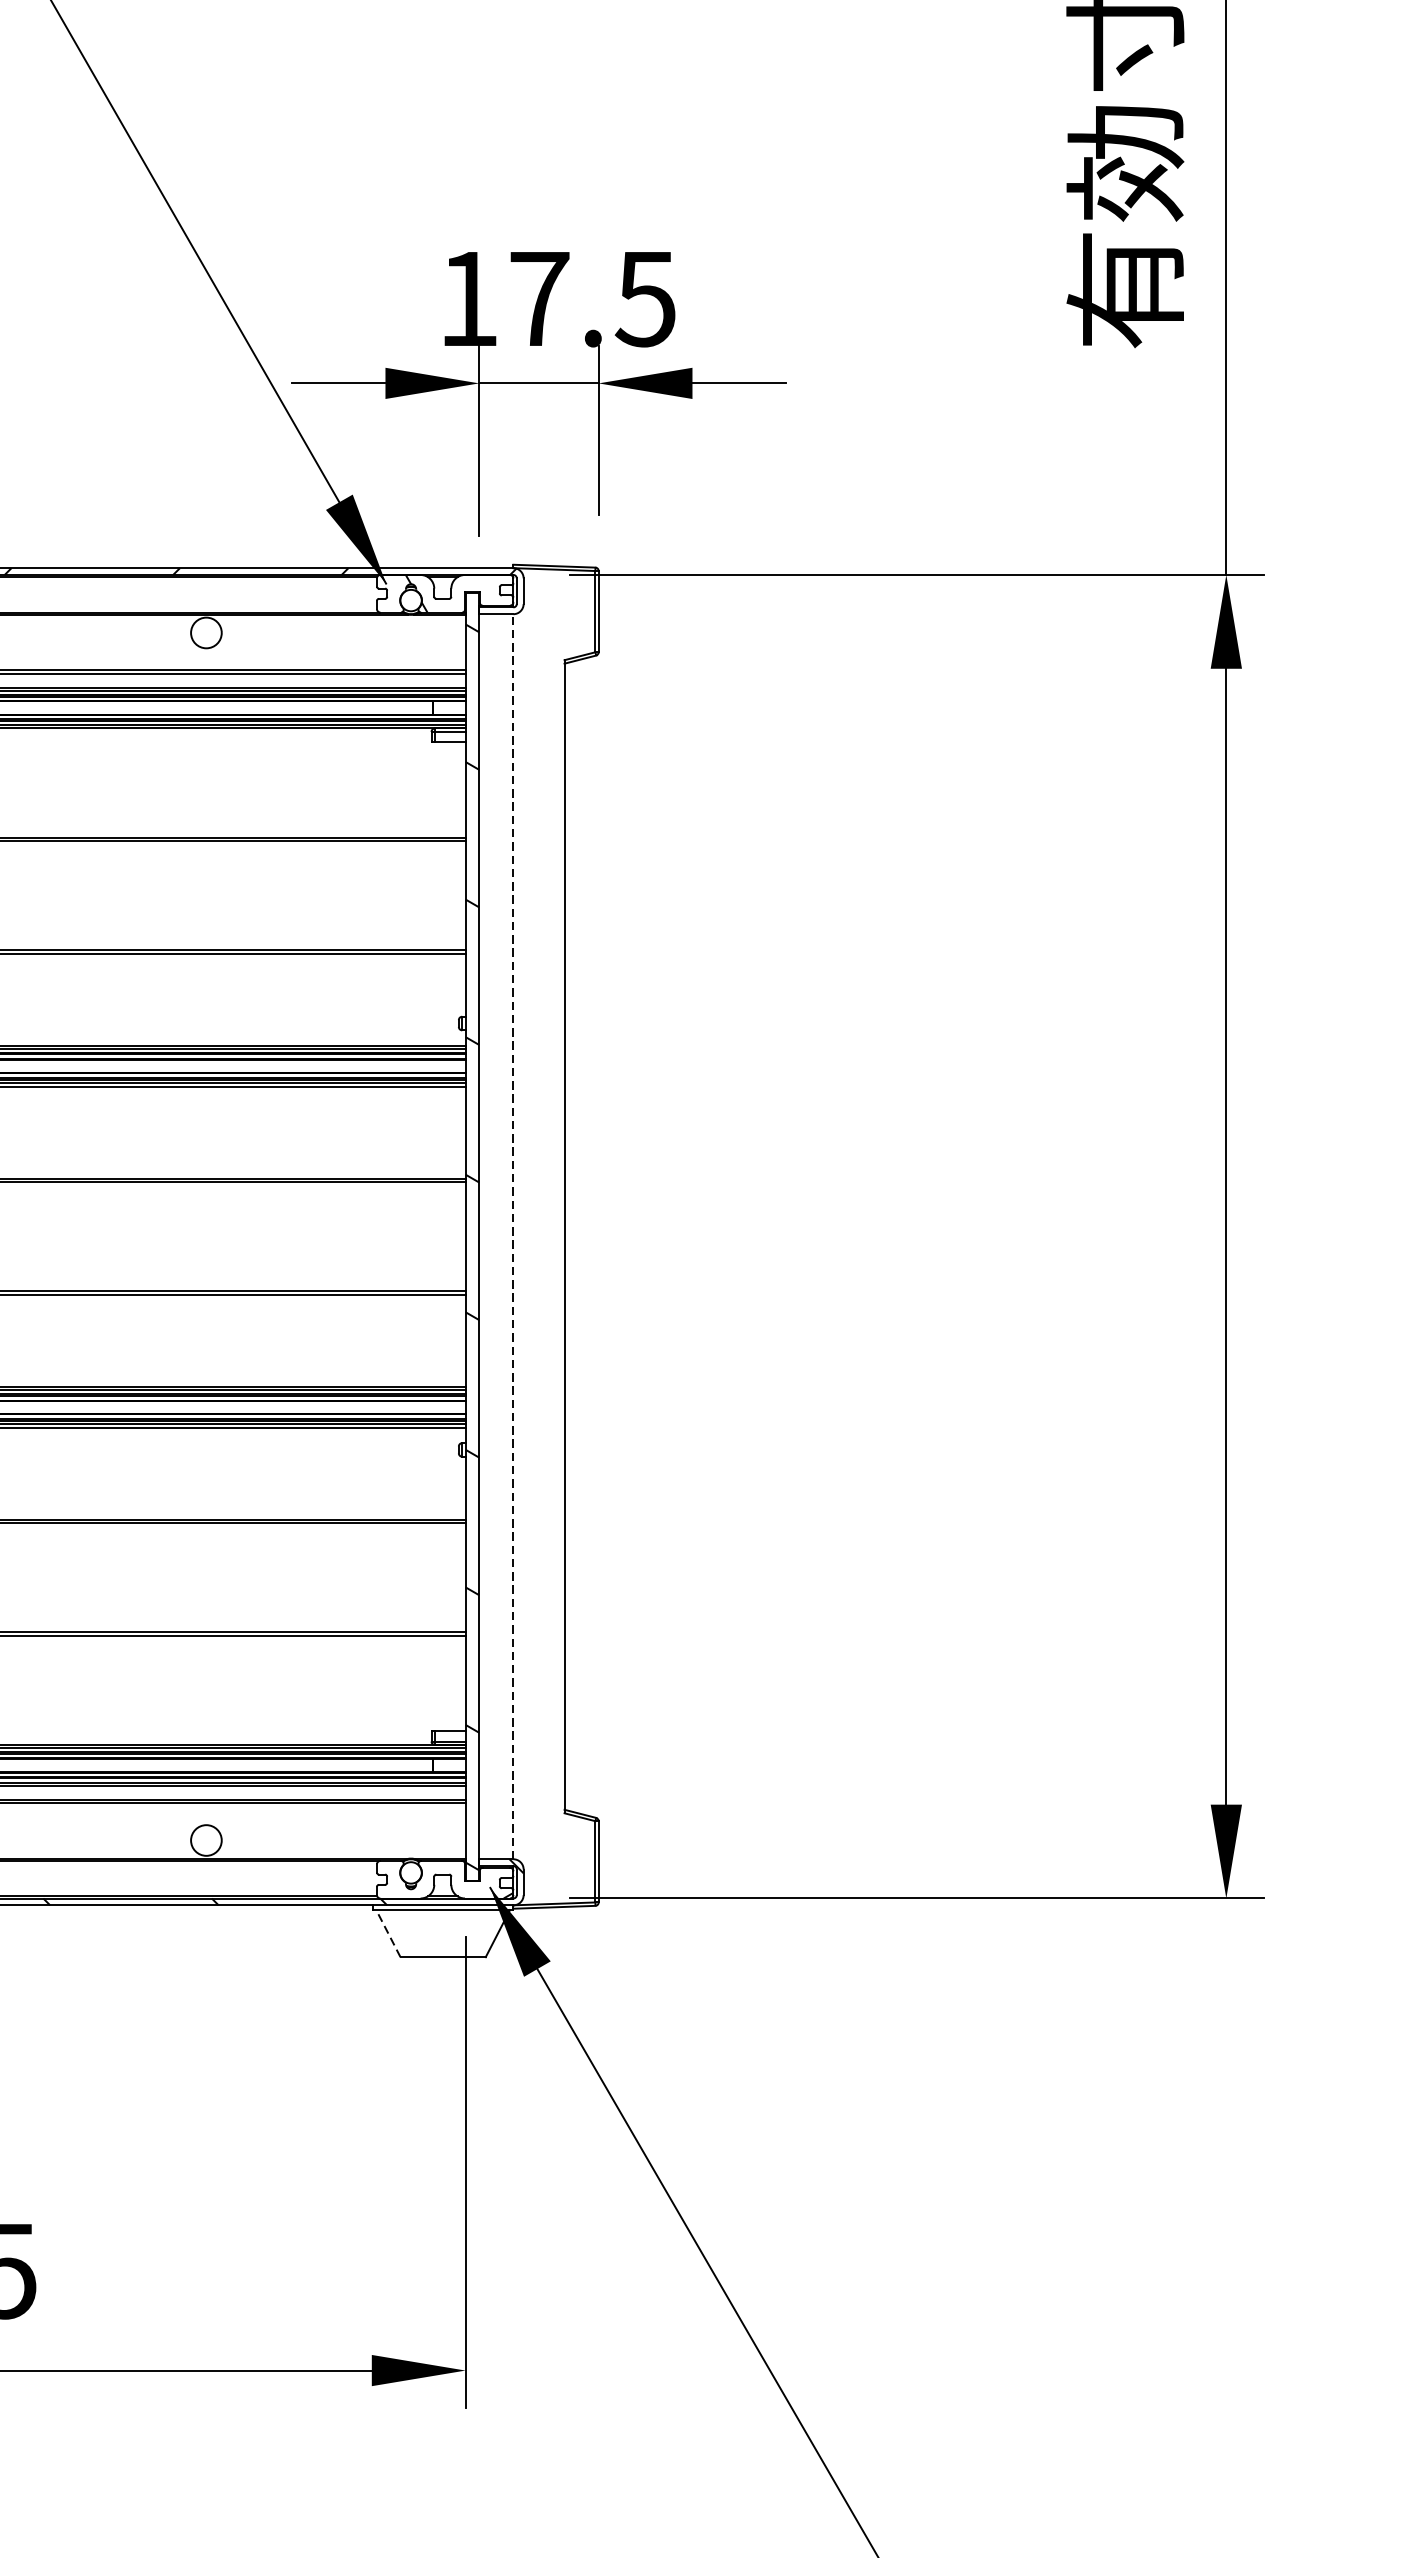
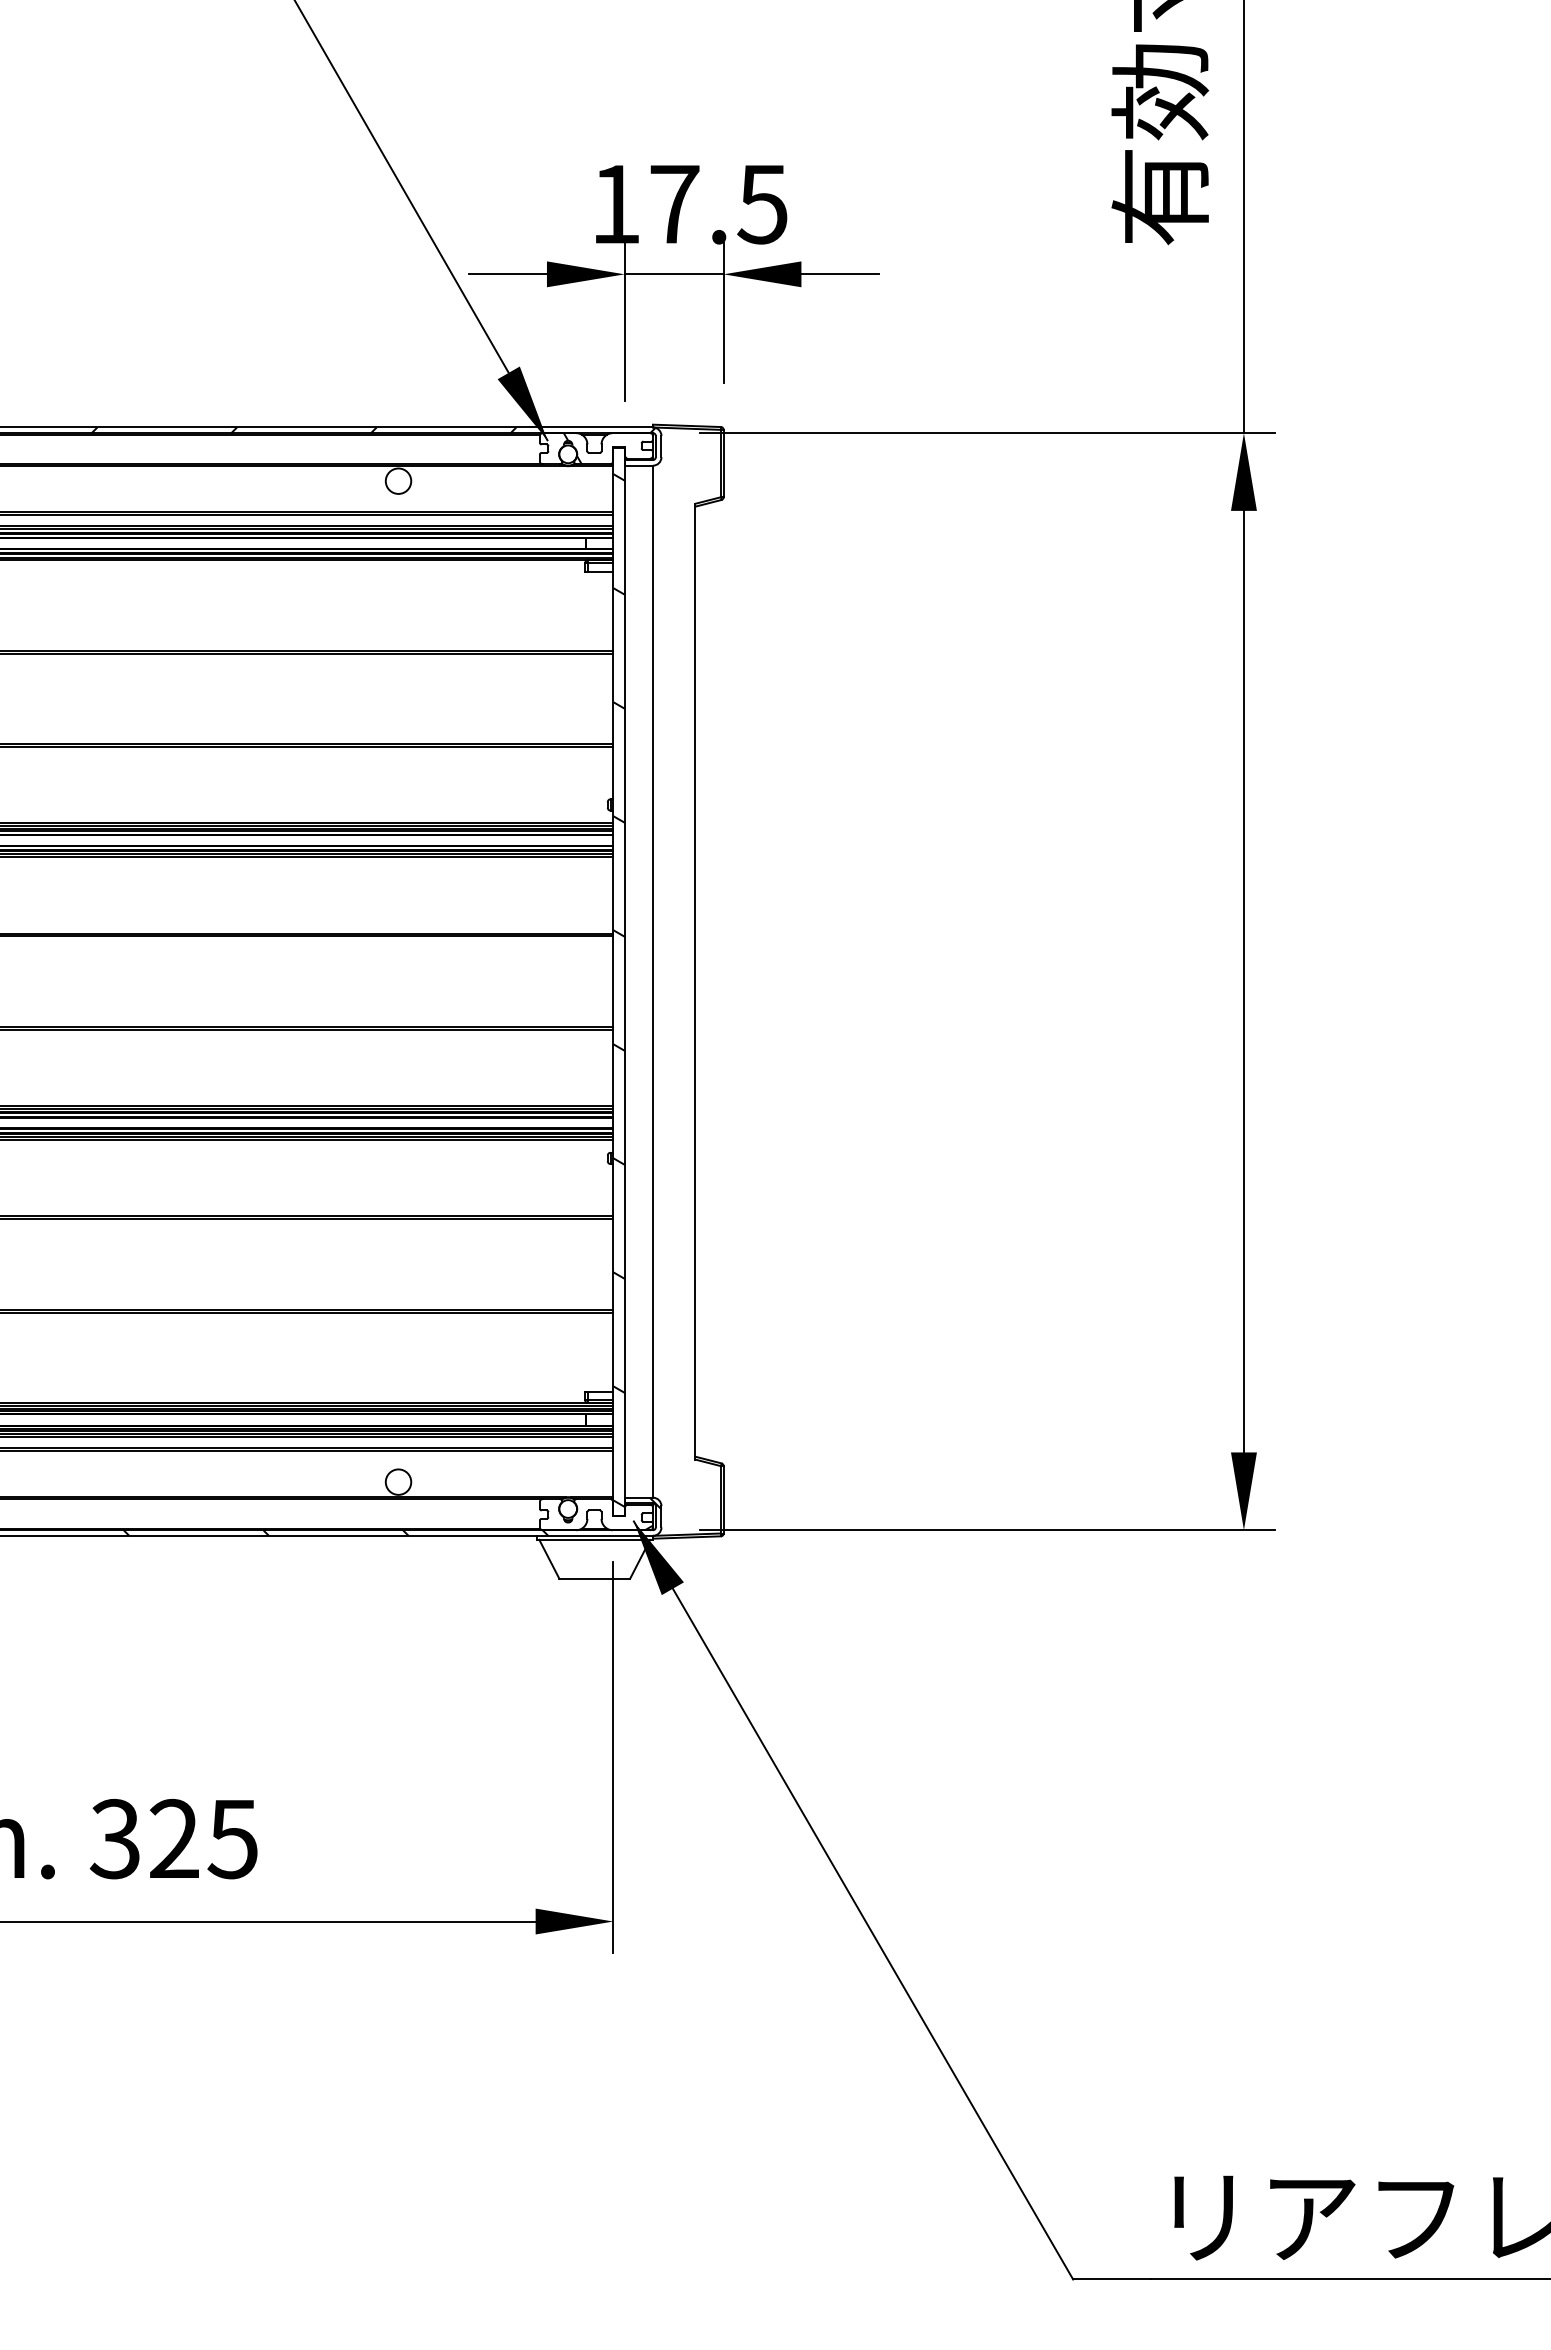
line: (514, 1236) -> (653, 981), dashed -> solid
line: (388, 1933) -> (549, 1559), dashed -> solid

